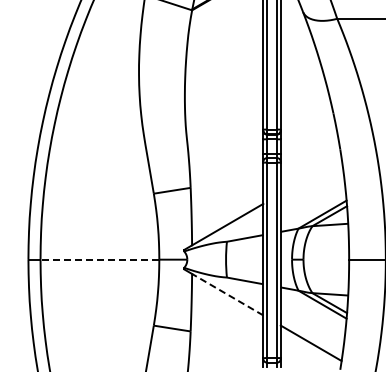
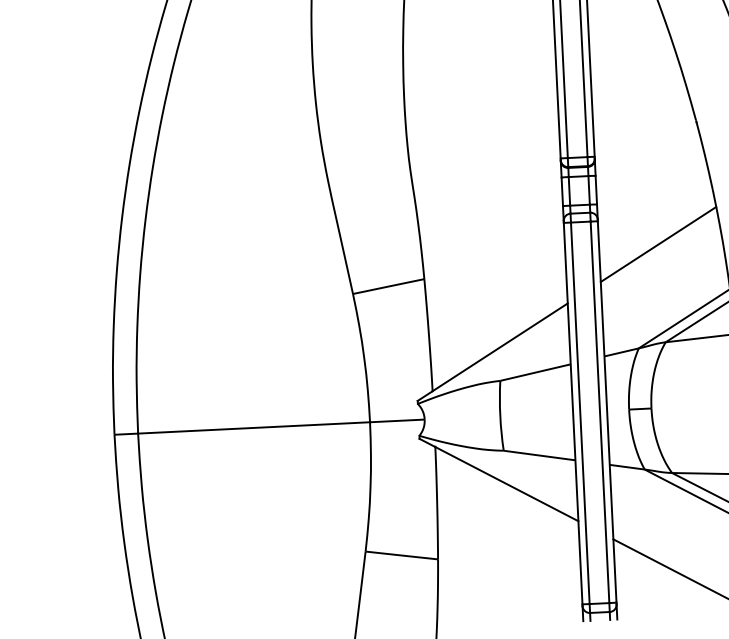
line: (310, 175) -> (657, 243), added
line: (99, 259) -> (253, 427), dashed -> solid
line: (227, 294) -> (506, 483), dashed -> solid

